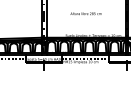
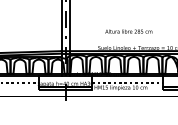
text: (85, 13) -> (127, 31), moved

